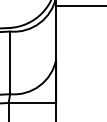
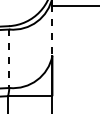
line: (56, 32) -> (52, 30), solid -> dashed
line: (9, 63) -> (8, 59), solid -> dashed

